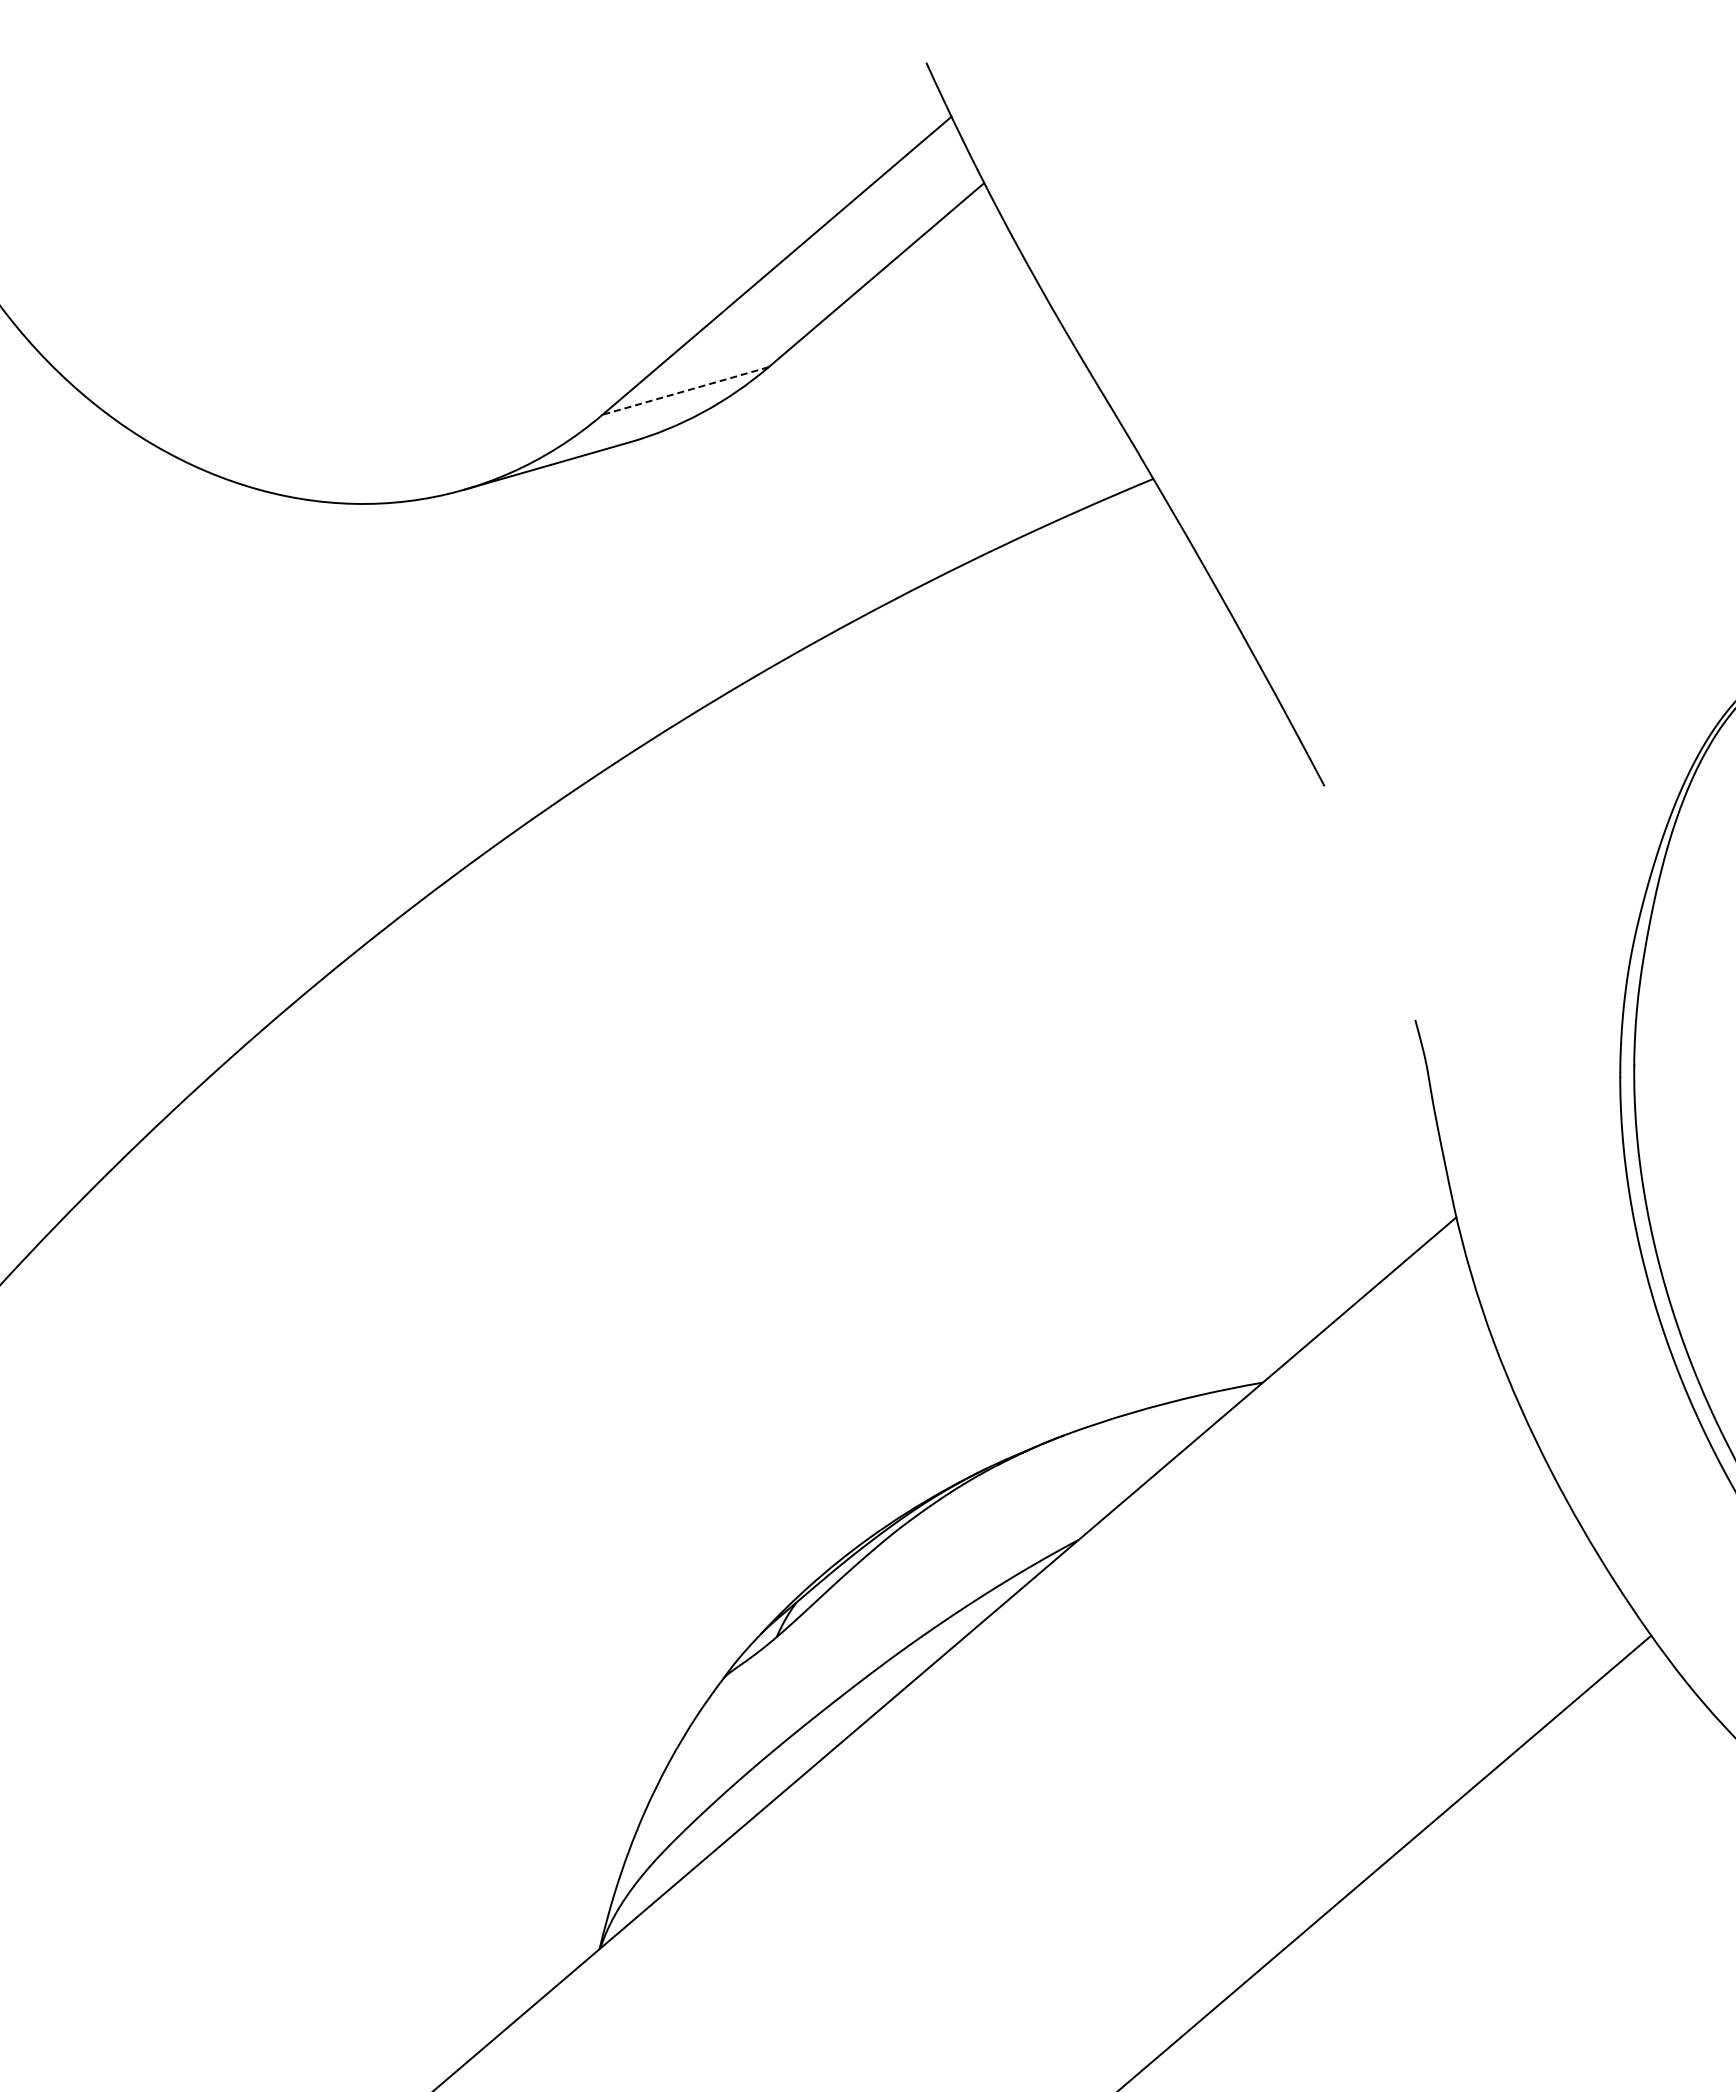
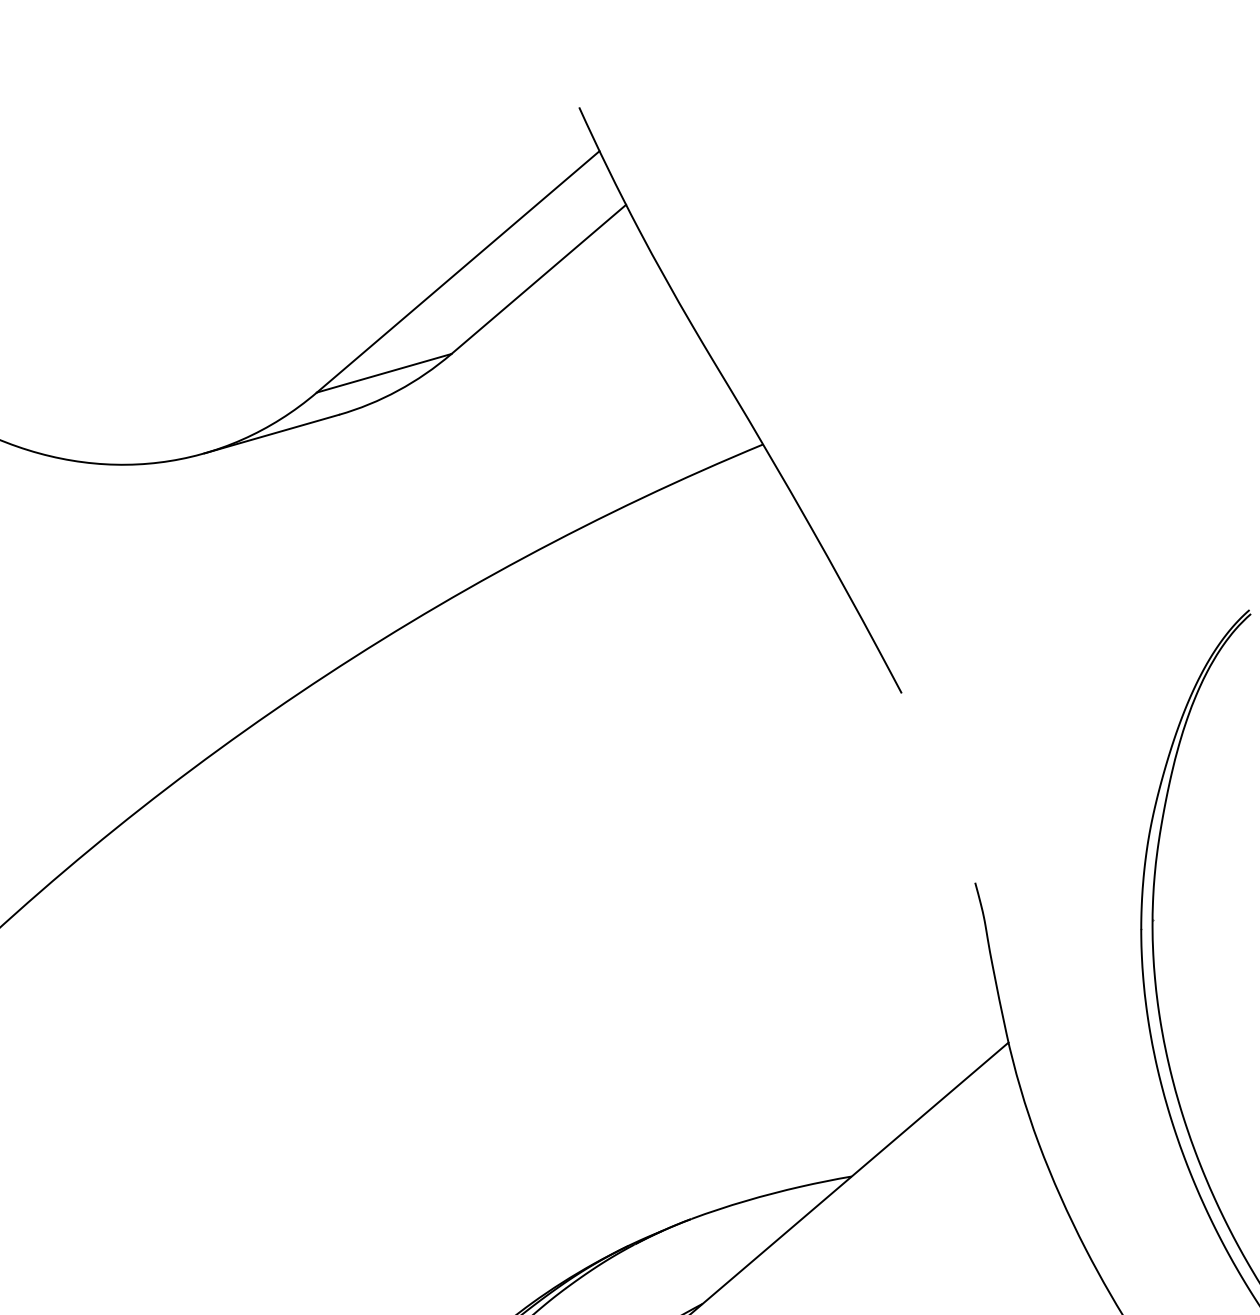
line: (685, 391) -> (384, 373), dashed -> solid

